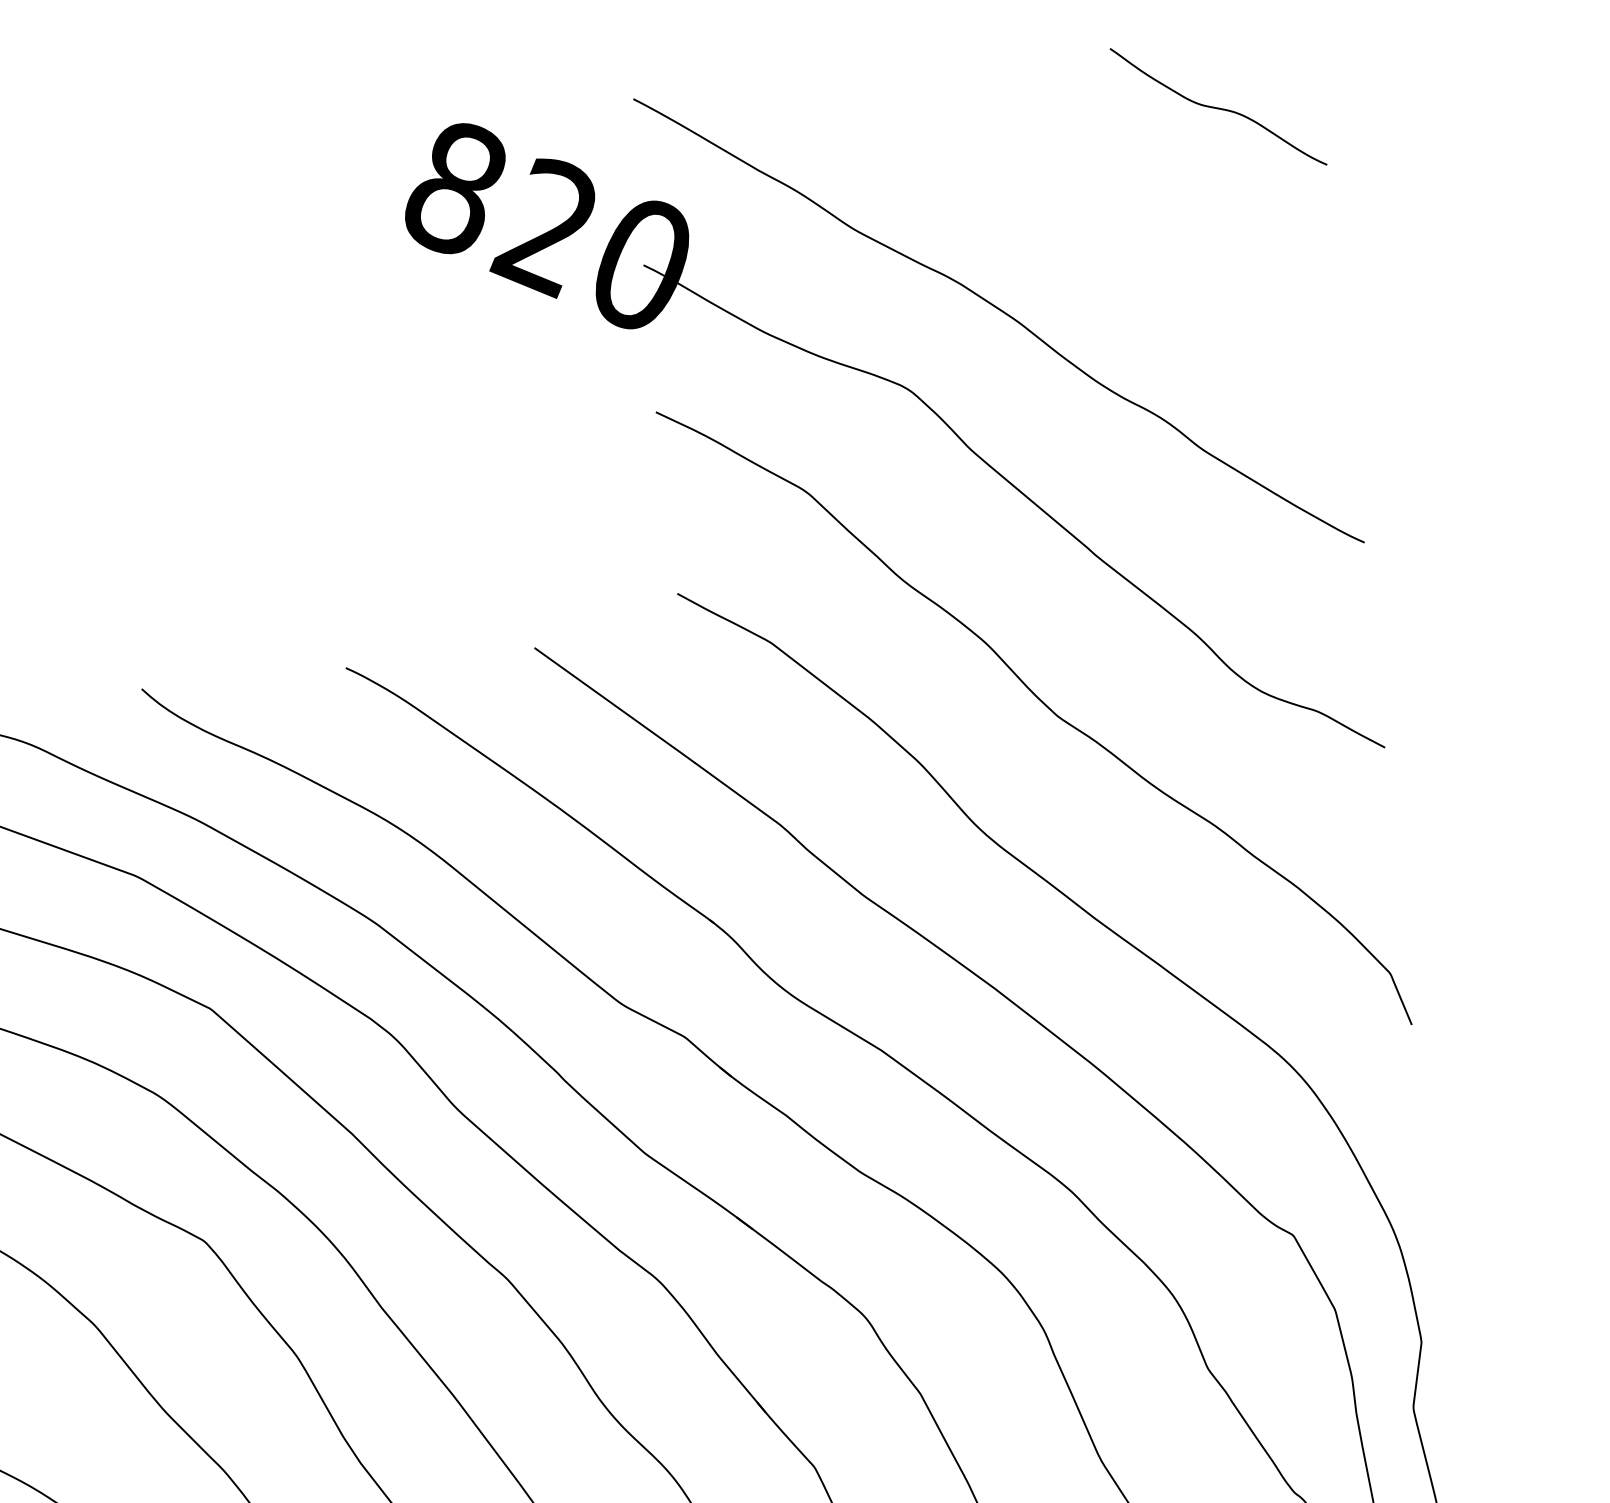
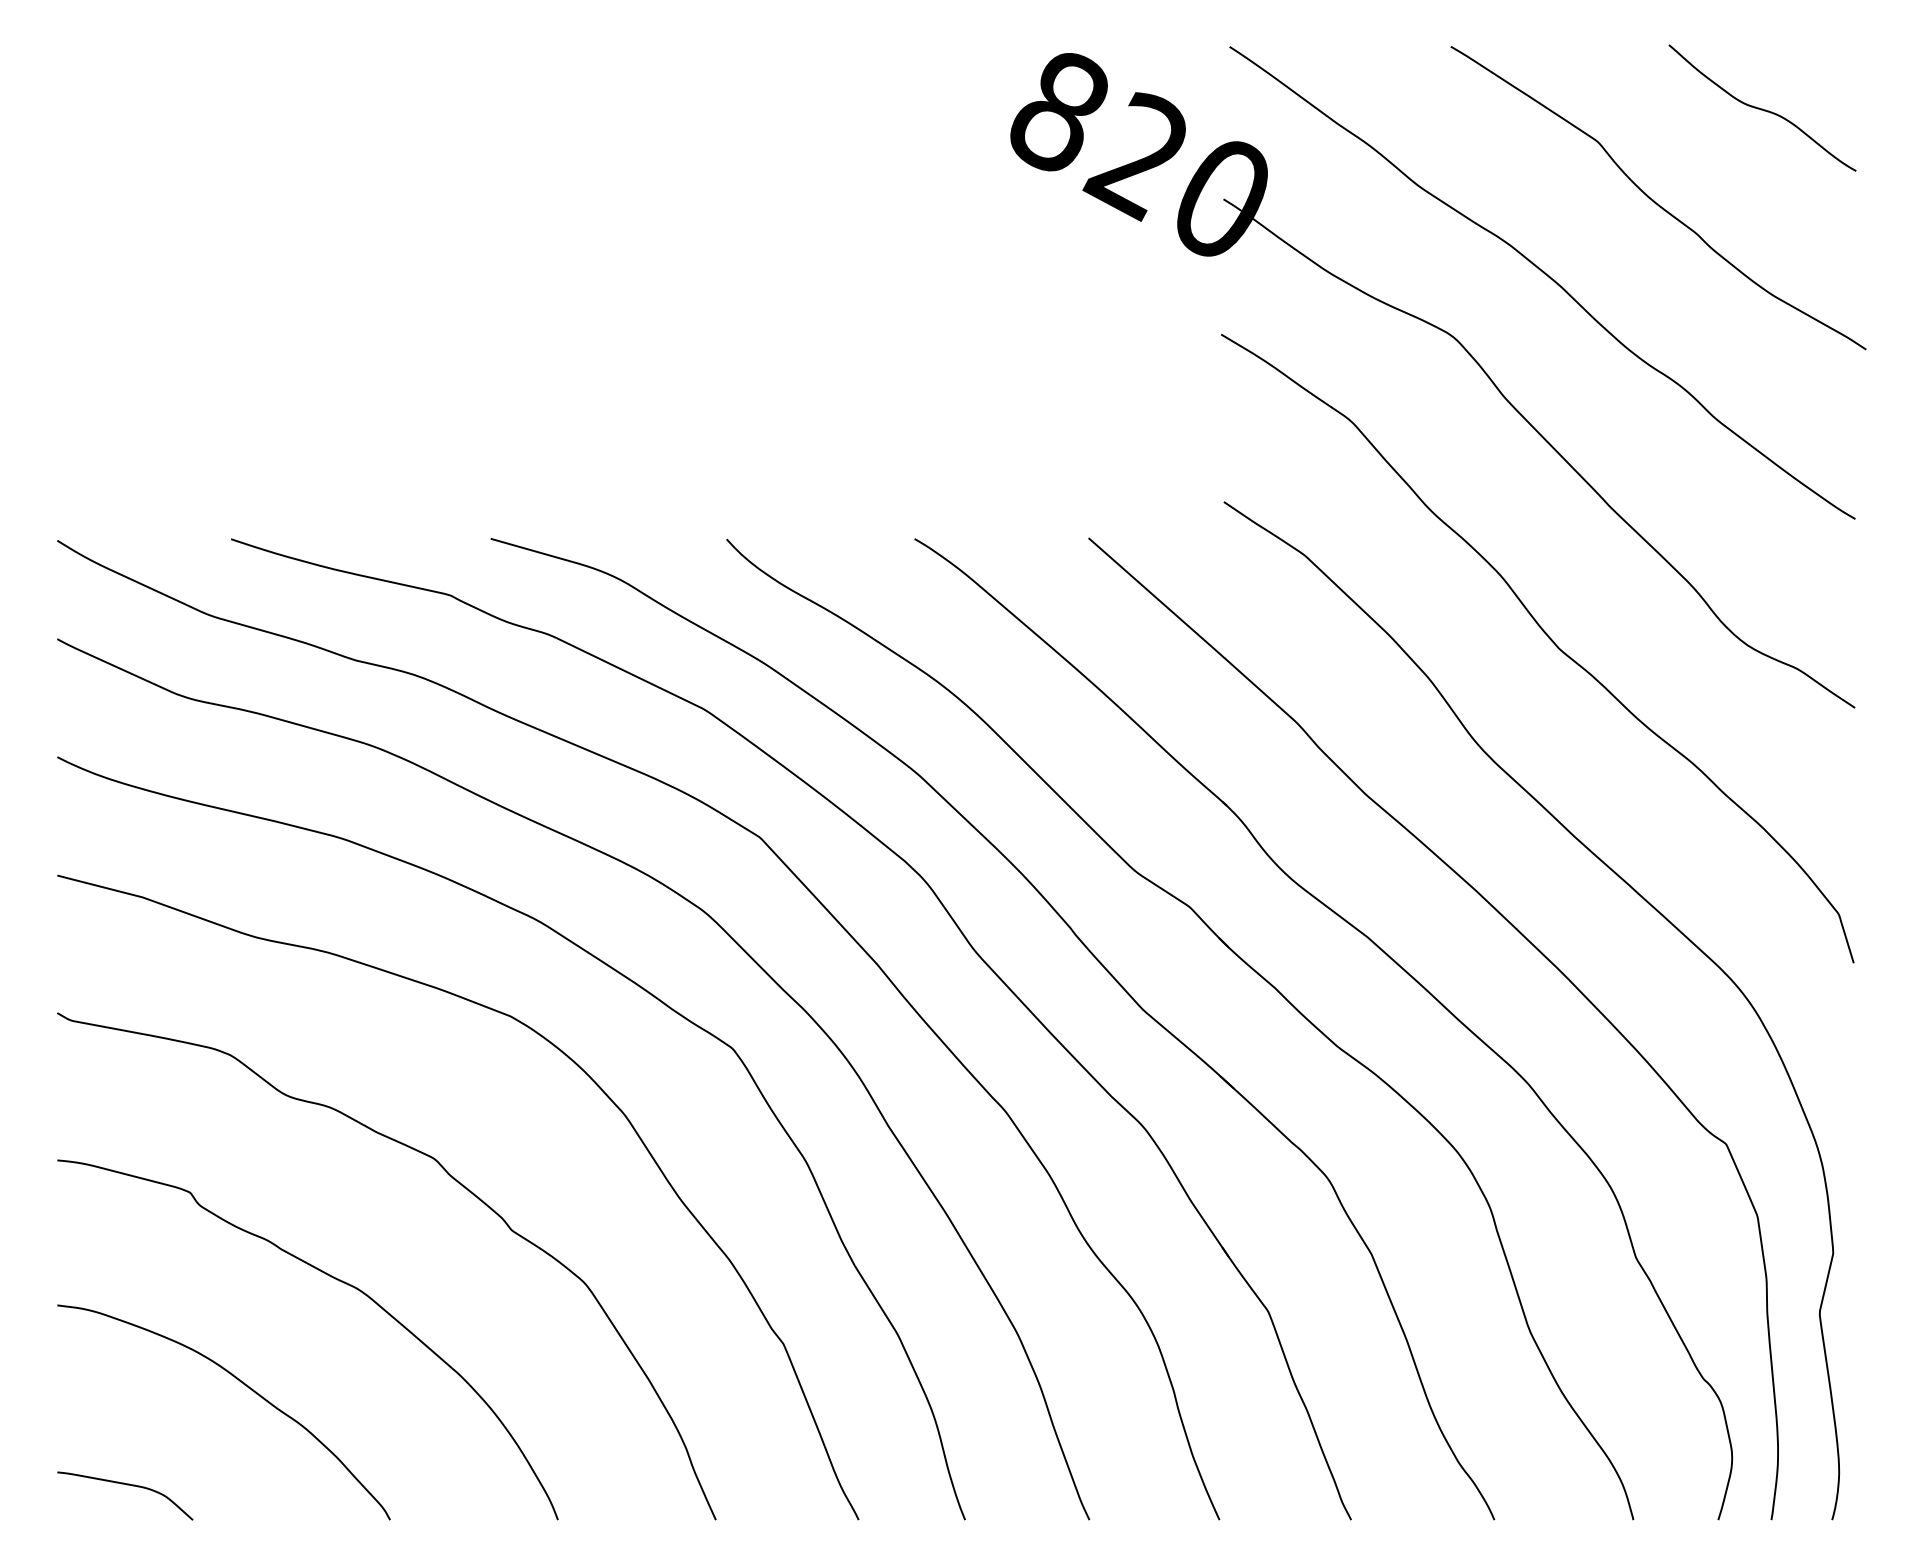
curve: (1112, 219) -> (1655, 201), added

